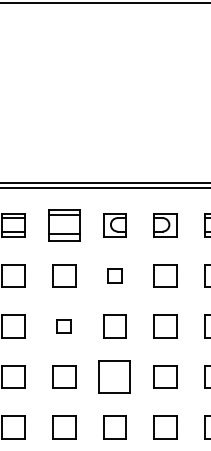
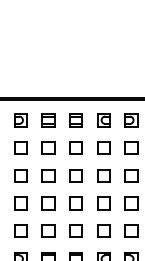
part: (63, 225) -> (75, 120), size x0.71
part: (114, 274) -> (103, 147), size x1.67
part: (63, 325) -> (75, 175), size x1.67
part: (114, 377) -> (103, 203), size x0.71

